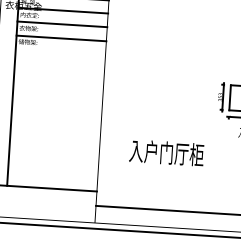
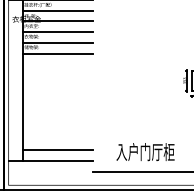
line: (60, 52) -> (57, 53), added
text: (166, 153) -> (145, 152), moved
line: (52, 175) -> (57, 150), added

